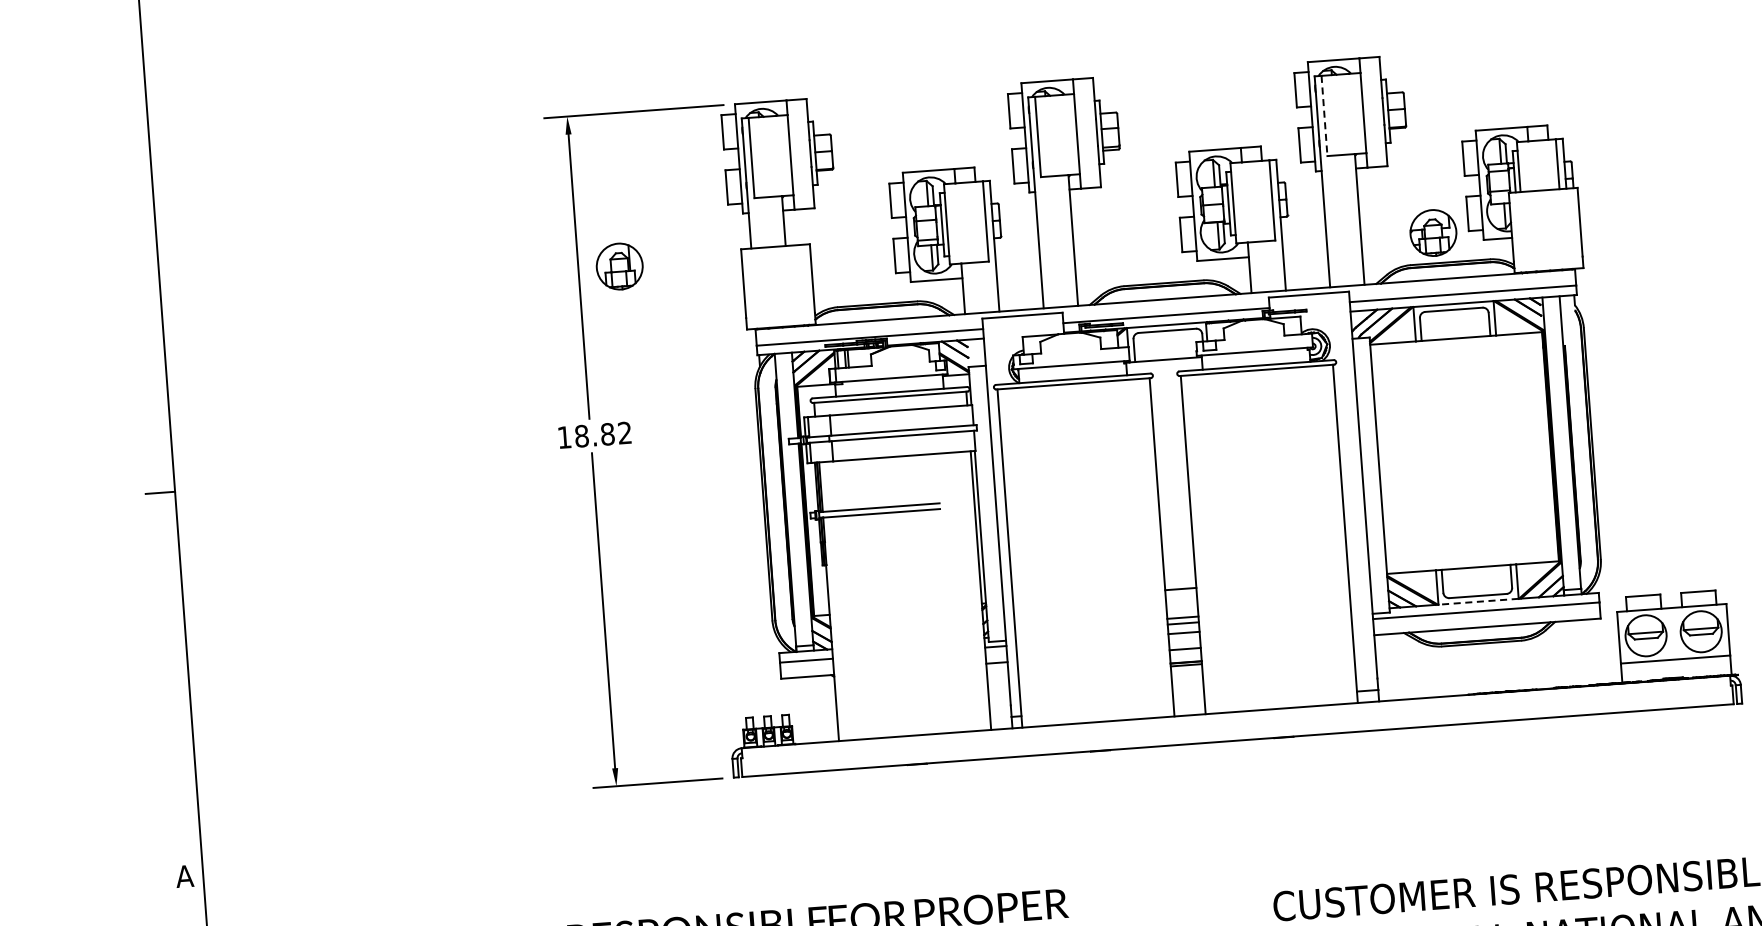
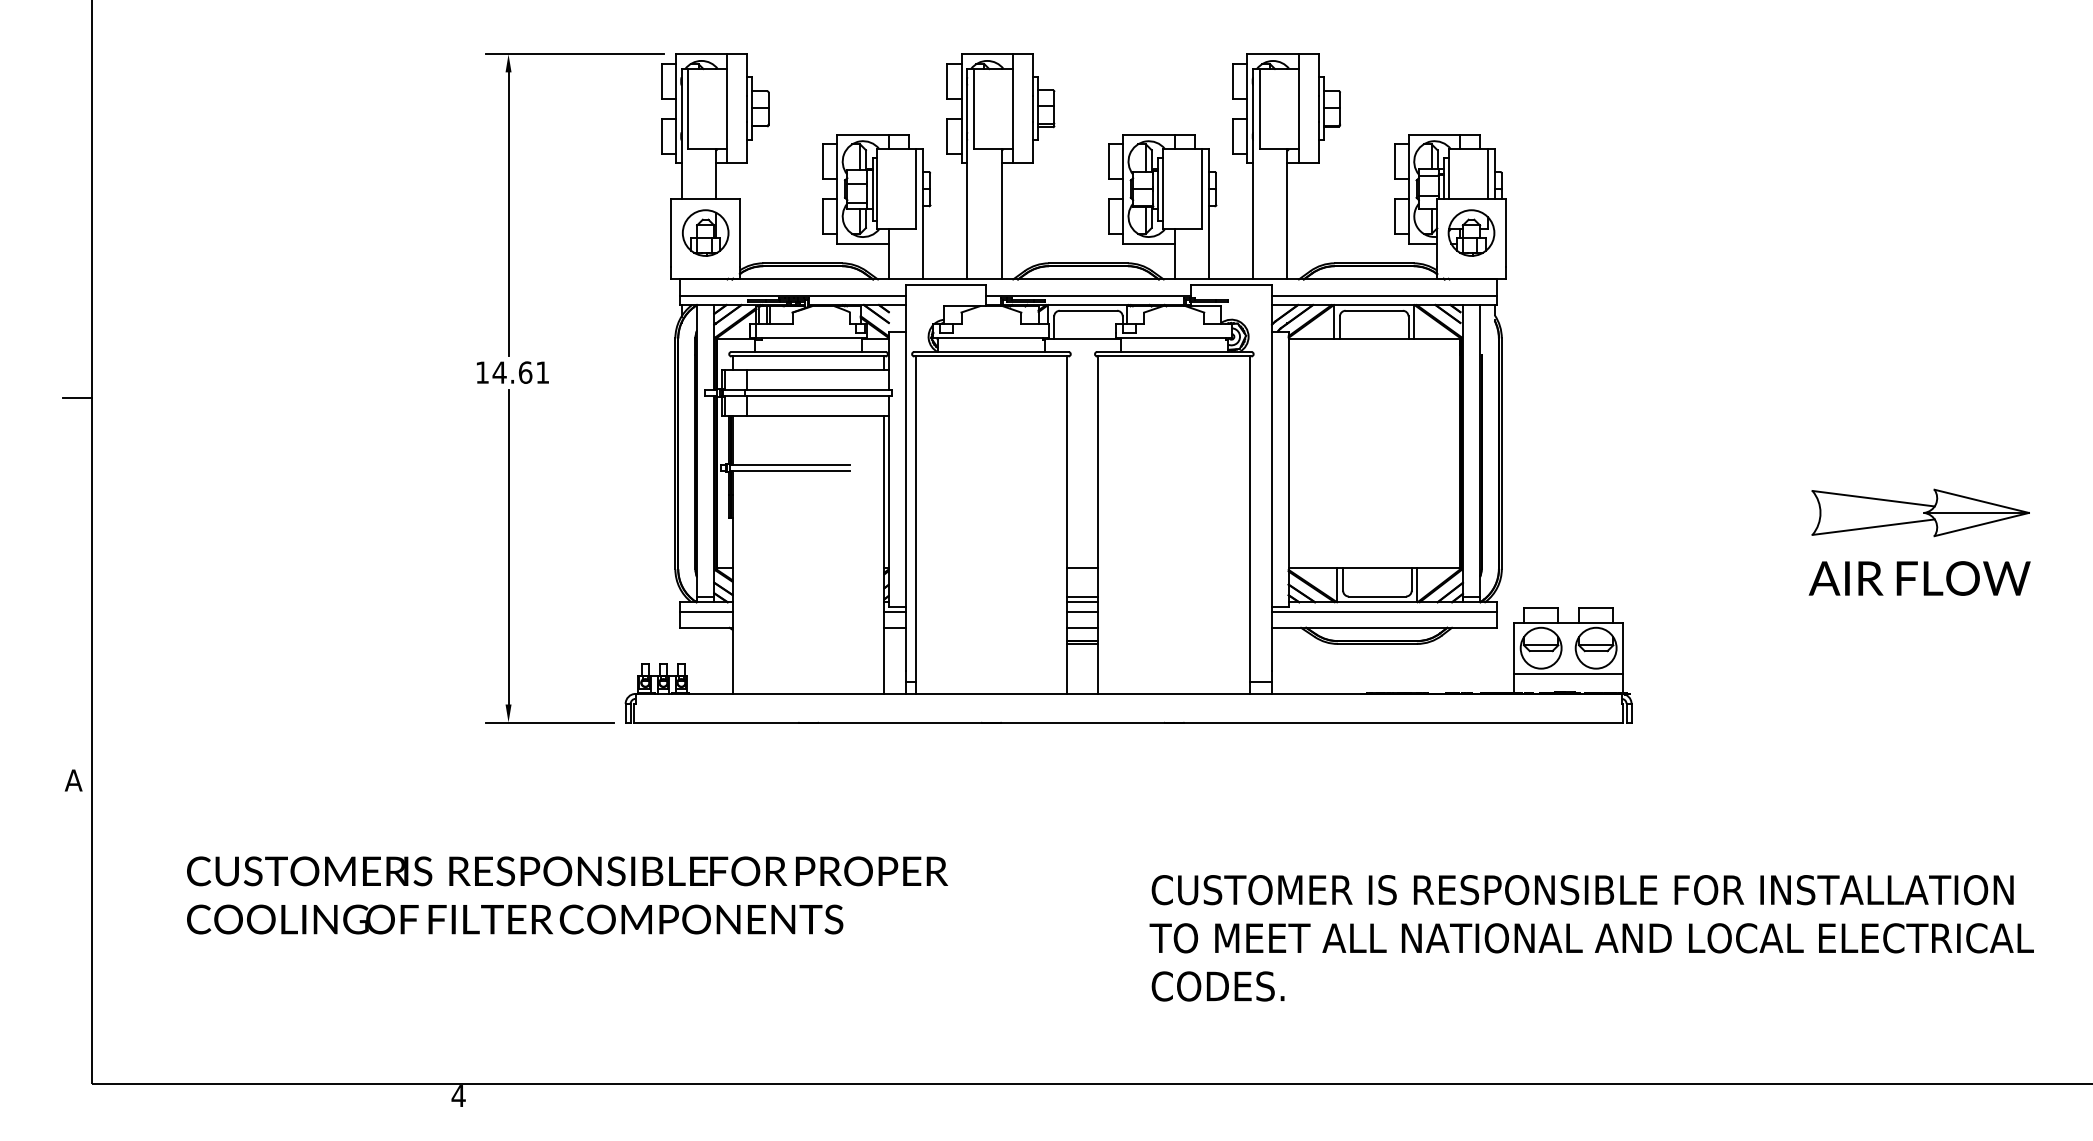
line: (1324, 116) -> (1259, 109), dashed -> solid
part: (1433, 232) -> (1471, 232), moved
part: (619, 266) -> (705, 232), moved
text: (602, 434) -> (520, 372), 18.82 -> 14.61
line: (1477, 602) -> (1376, 602), dashed -> solid

